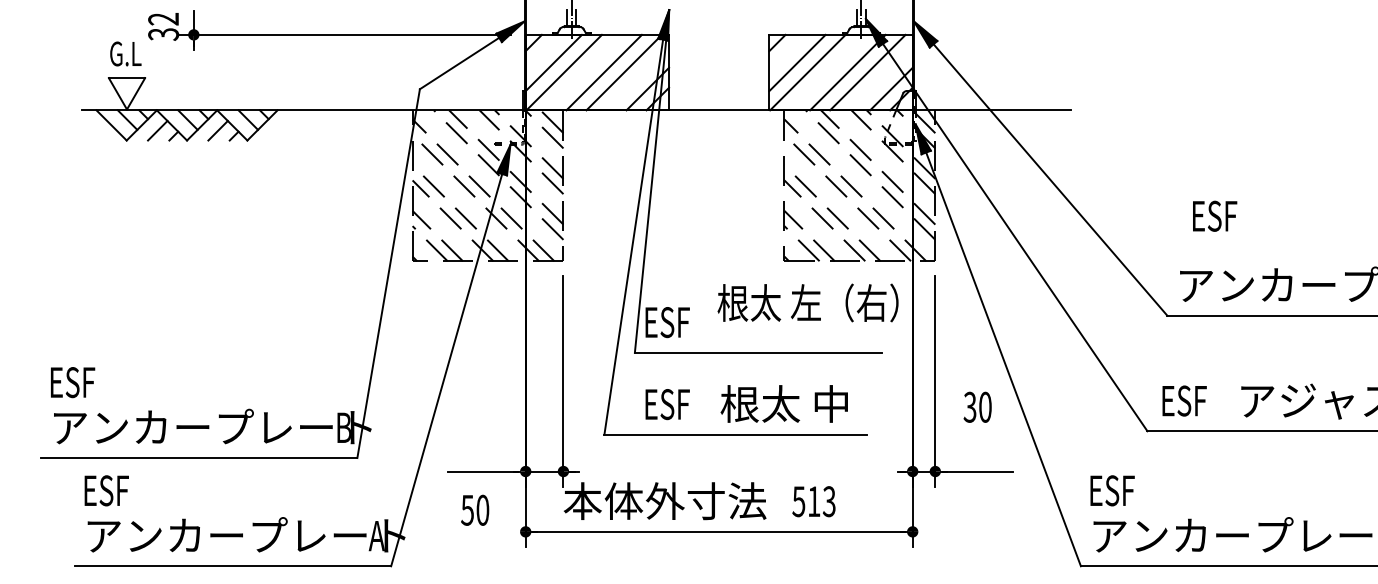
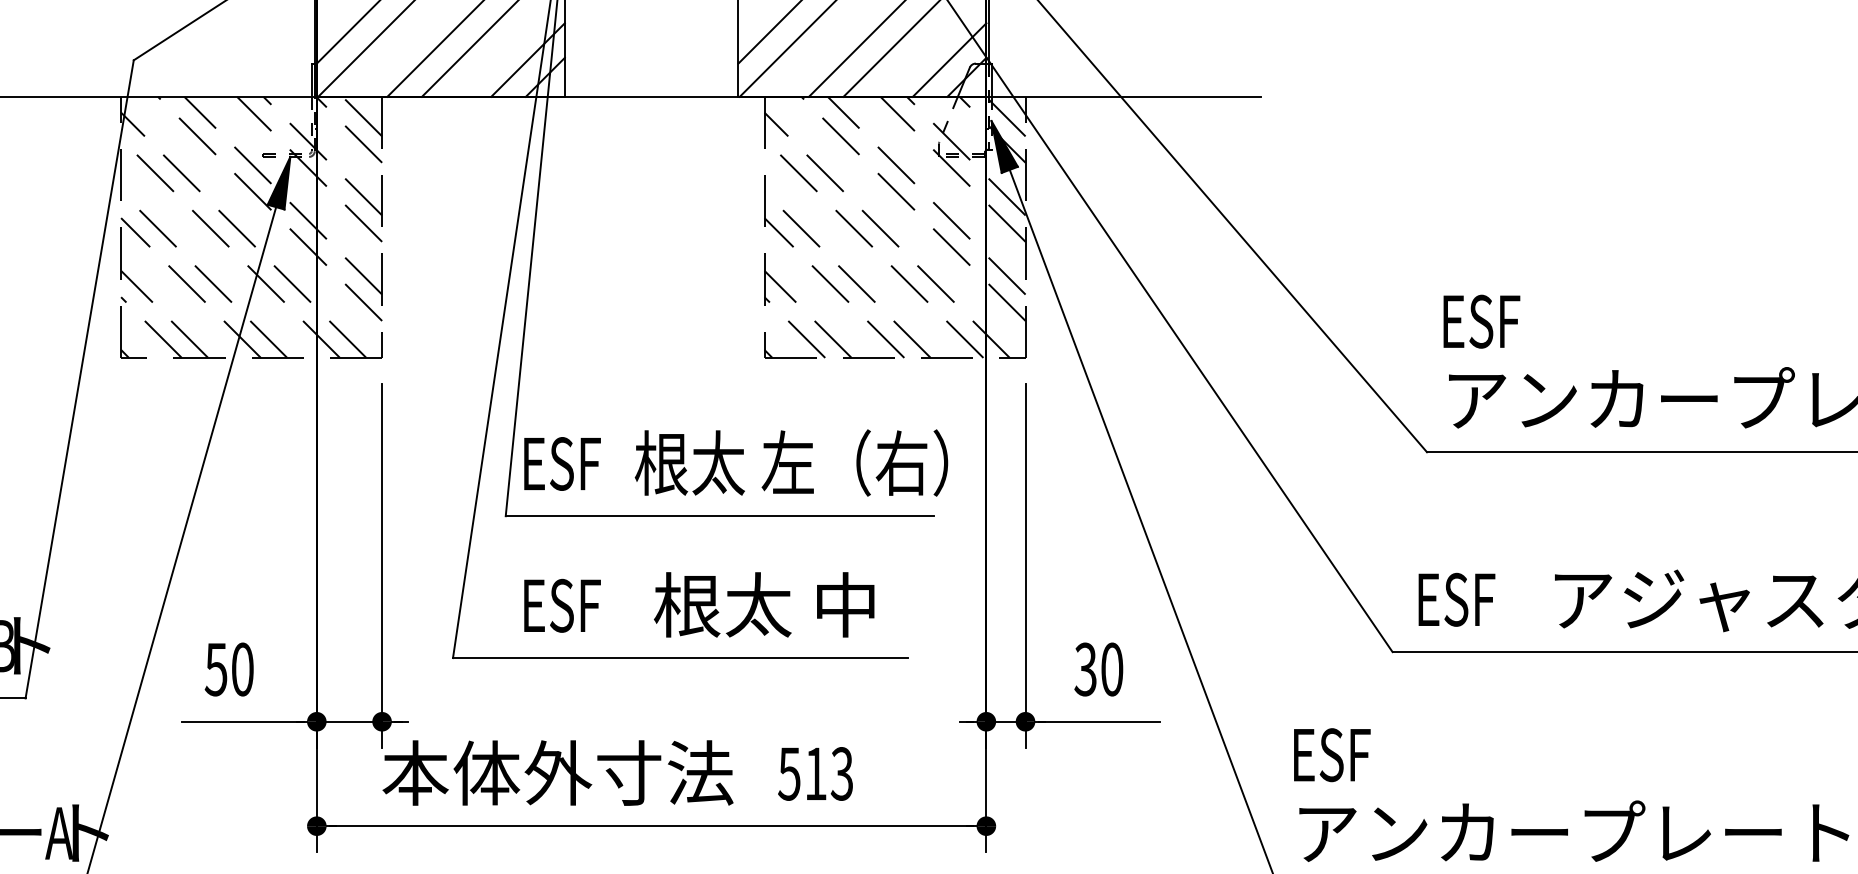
text: (1215, 215) -> (1482, 320), moved
text: (807, 302) -> (790, 462), moved
text: (977, 406) -> (1098, 668), moved
text: (475, 509) -> (229, 668), moved

